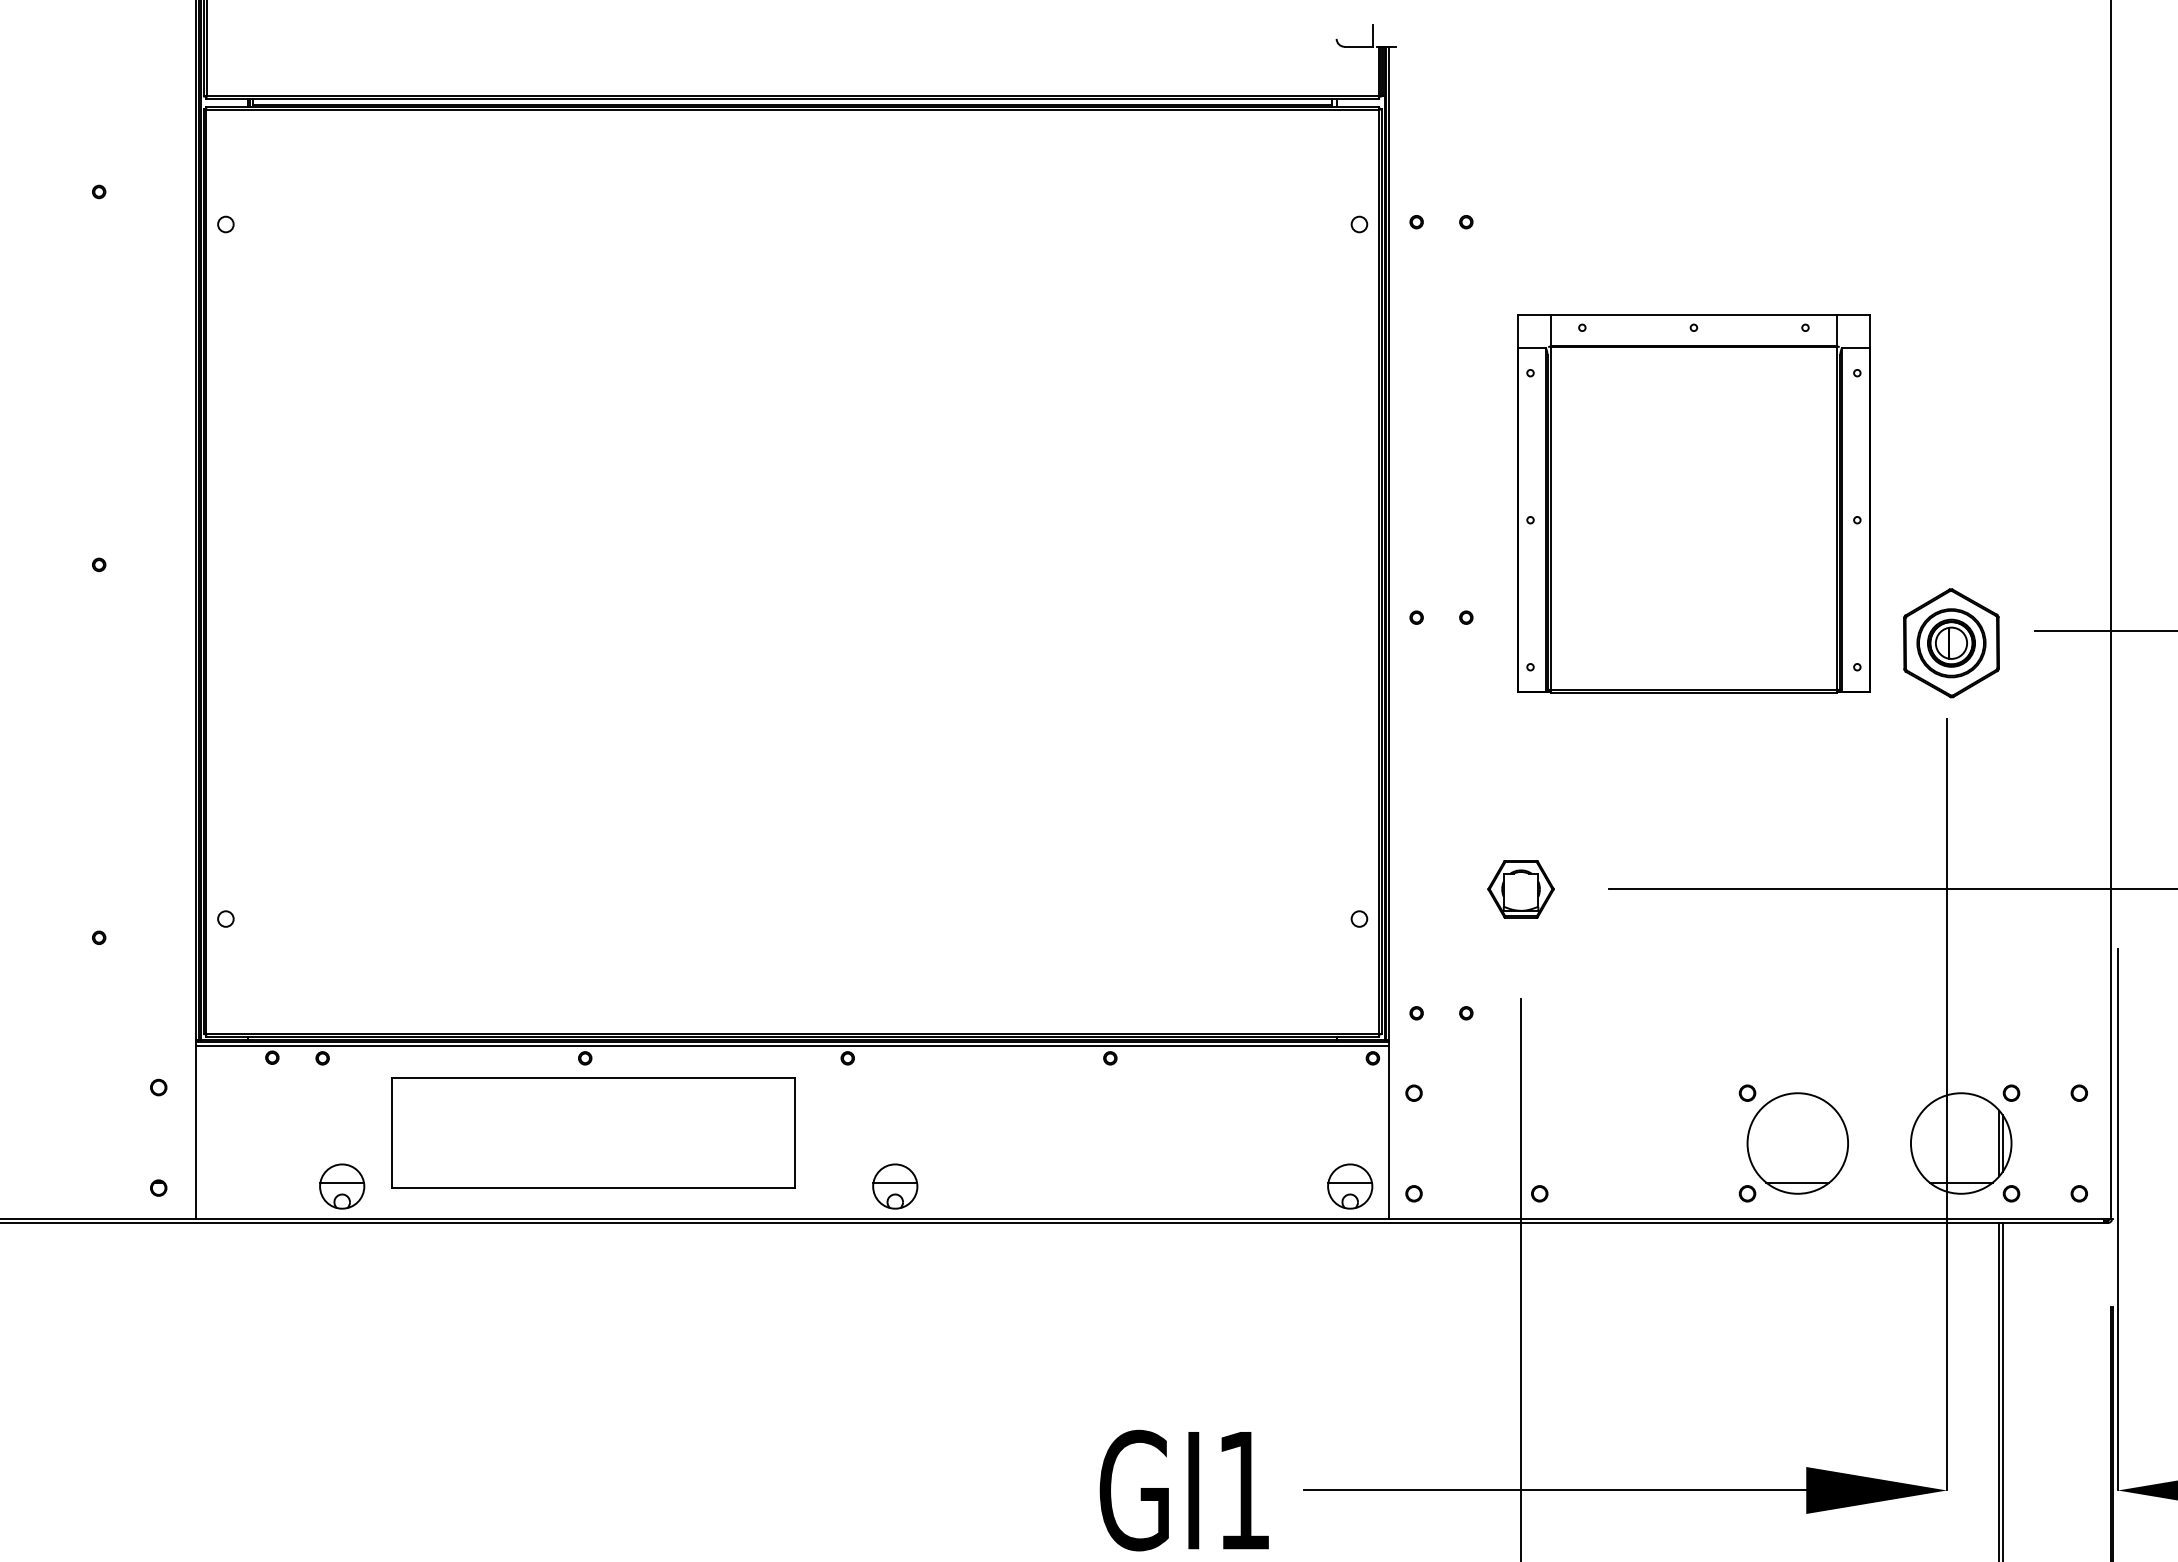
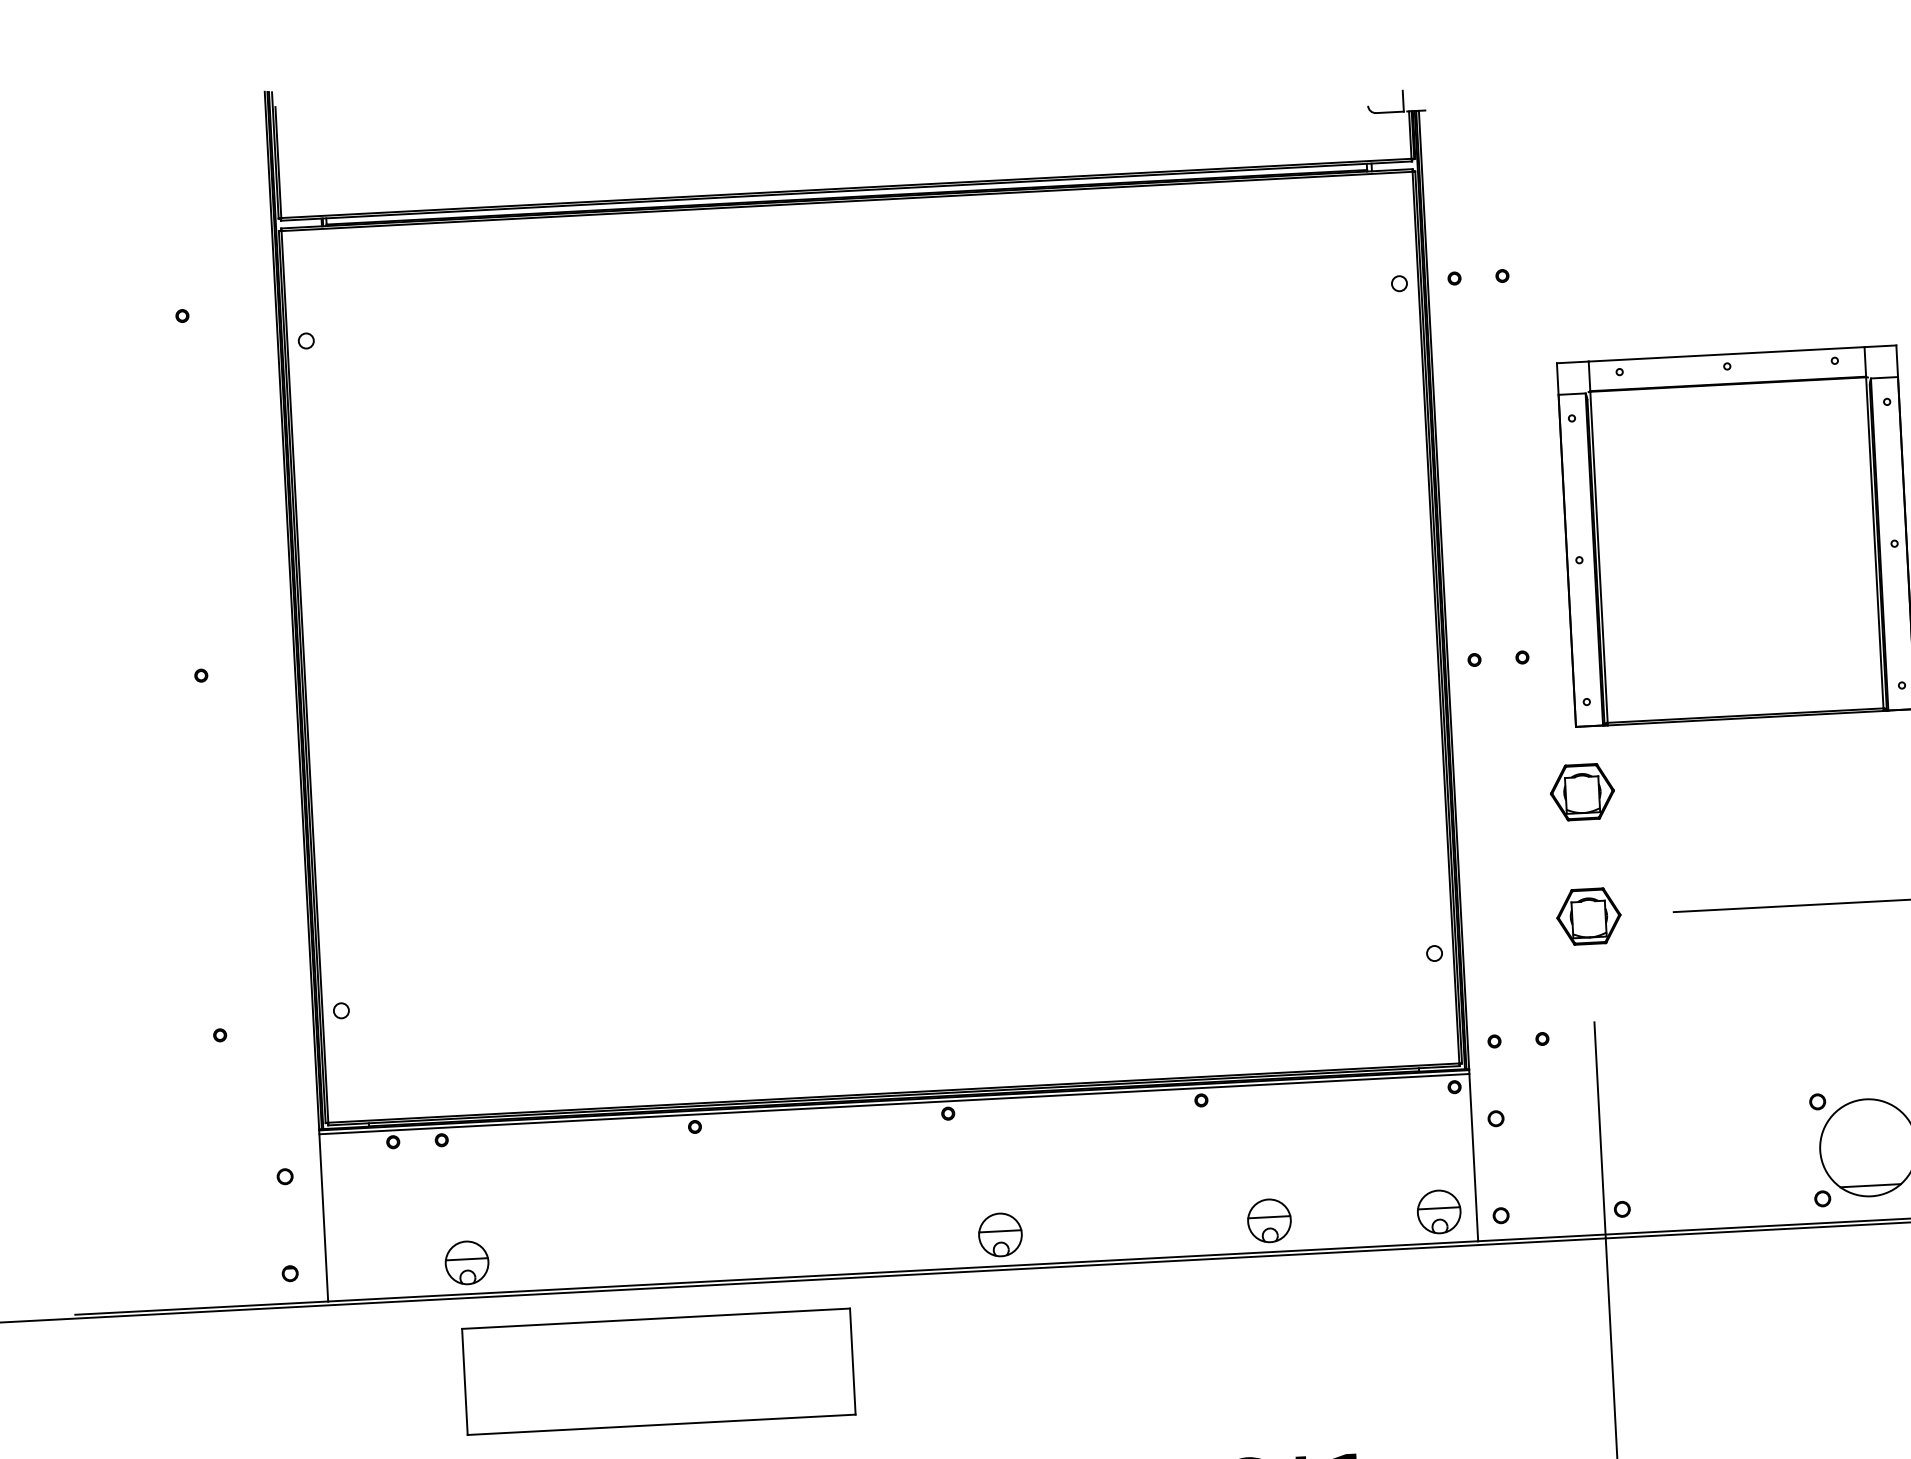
part: (1520, 760) -> (1581, 792), added
part: (593, 1132) -> (658, 1371), moved
part: (1174, 1186) -> (1269, 1220), added

